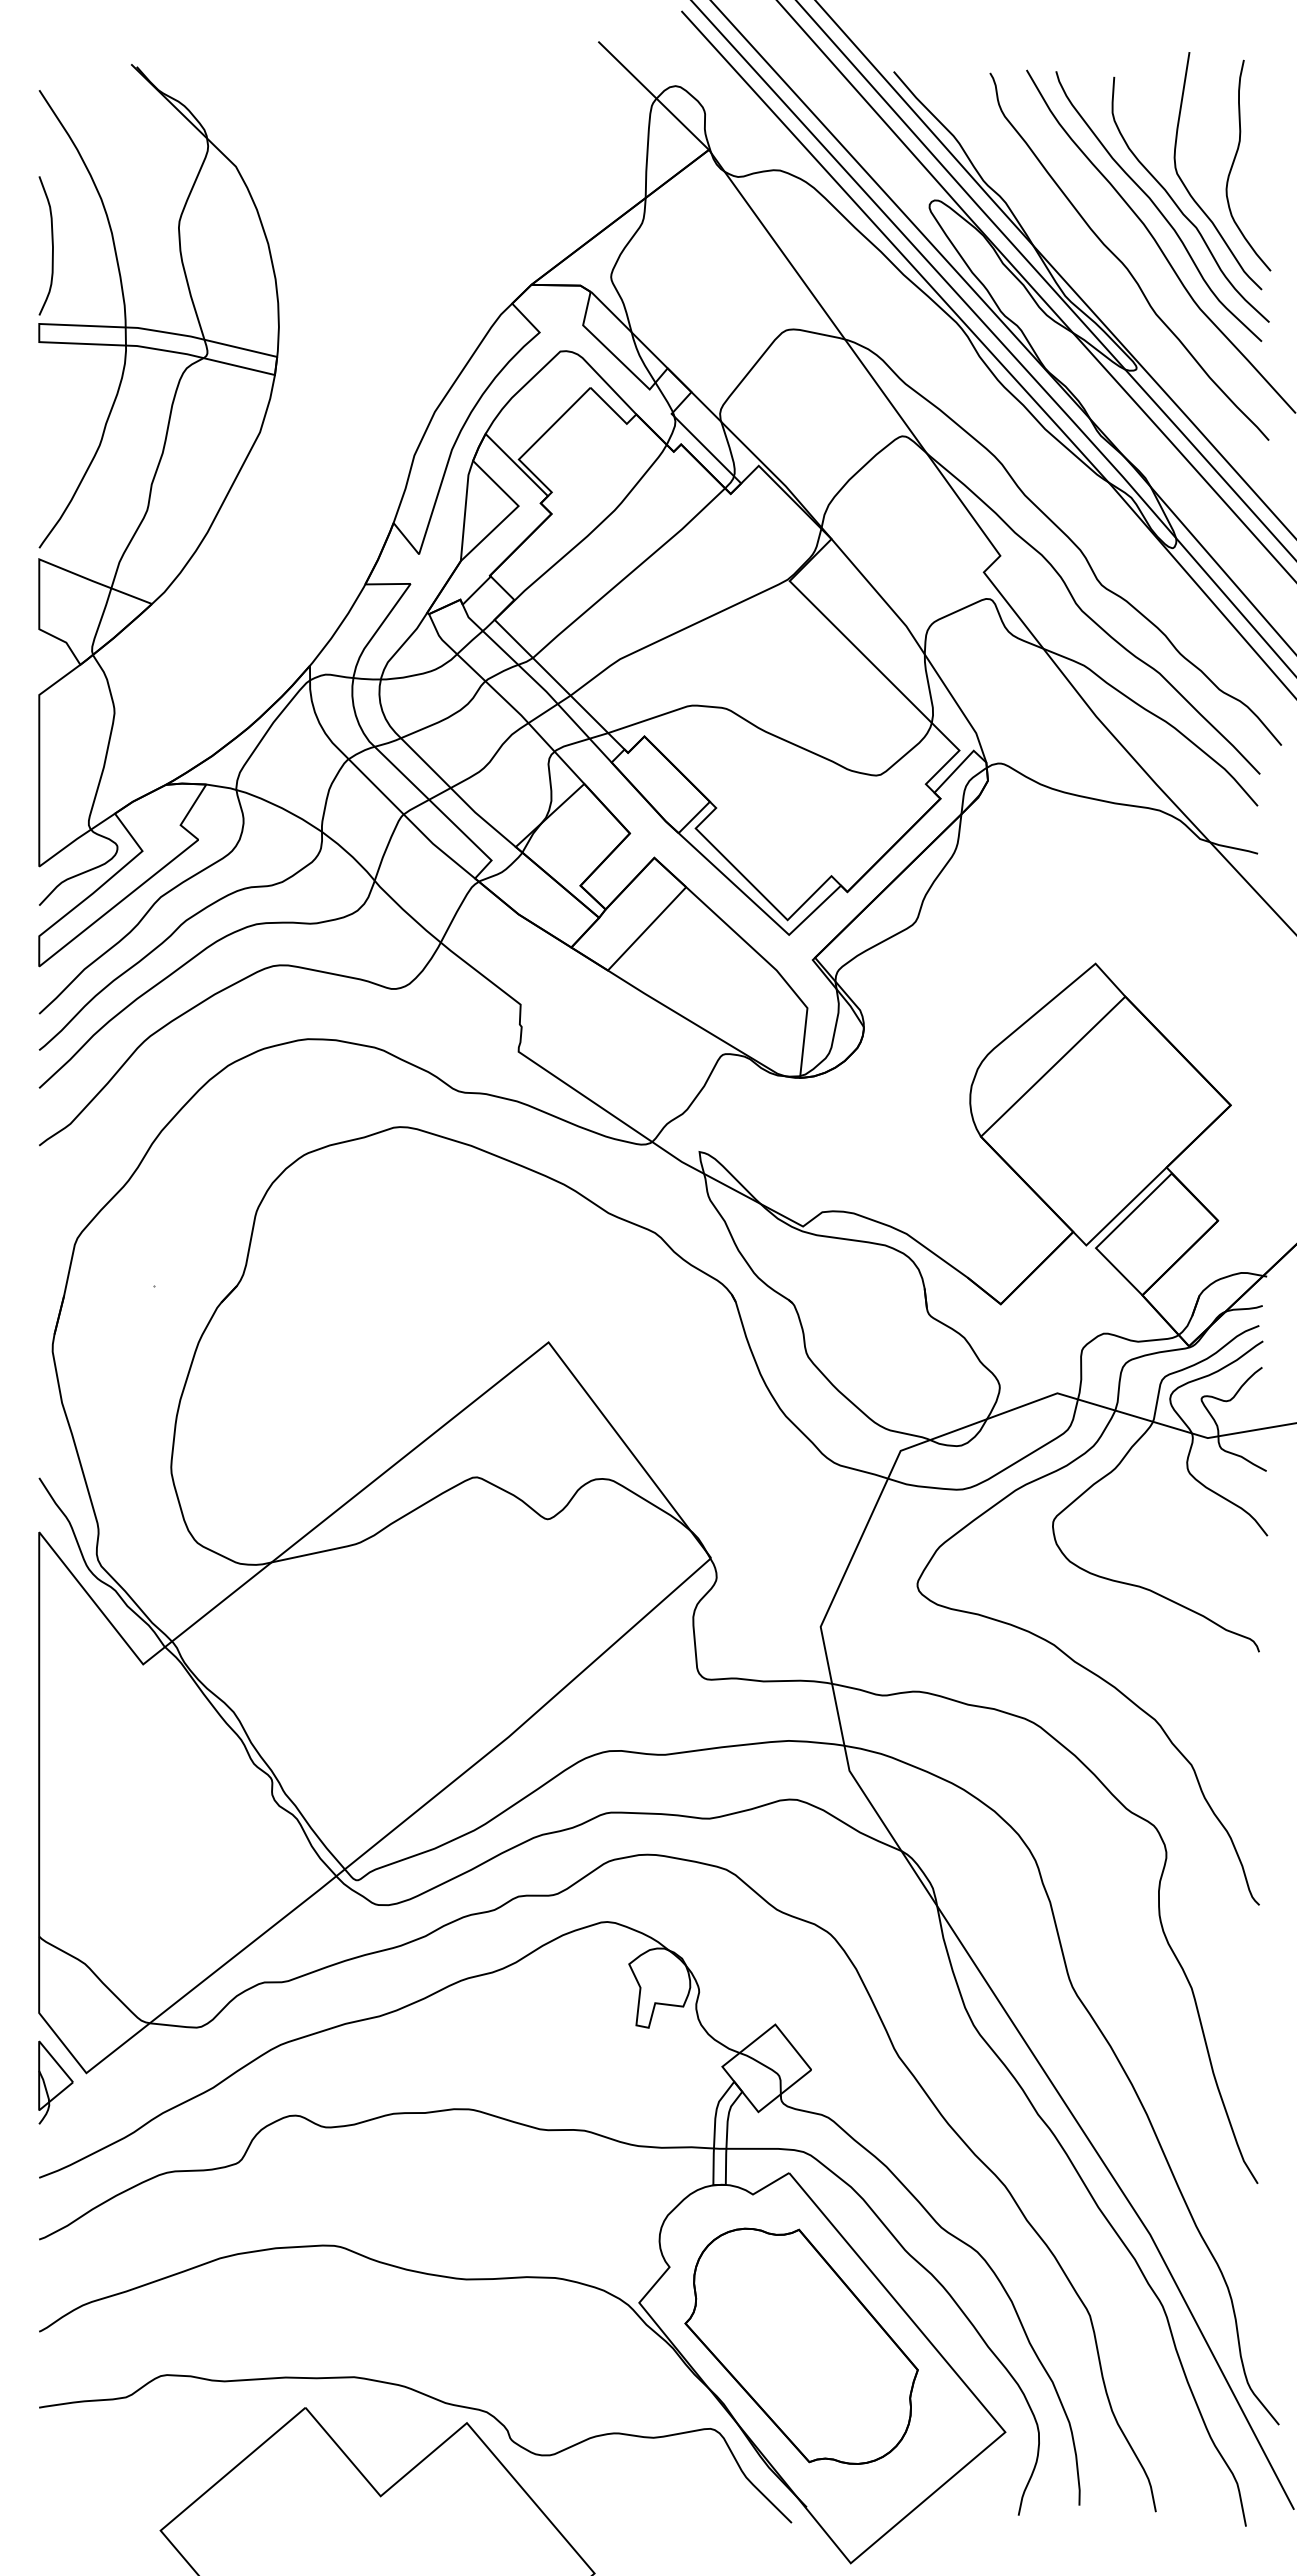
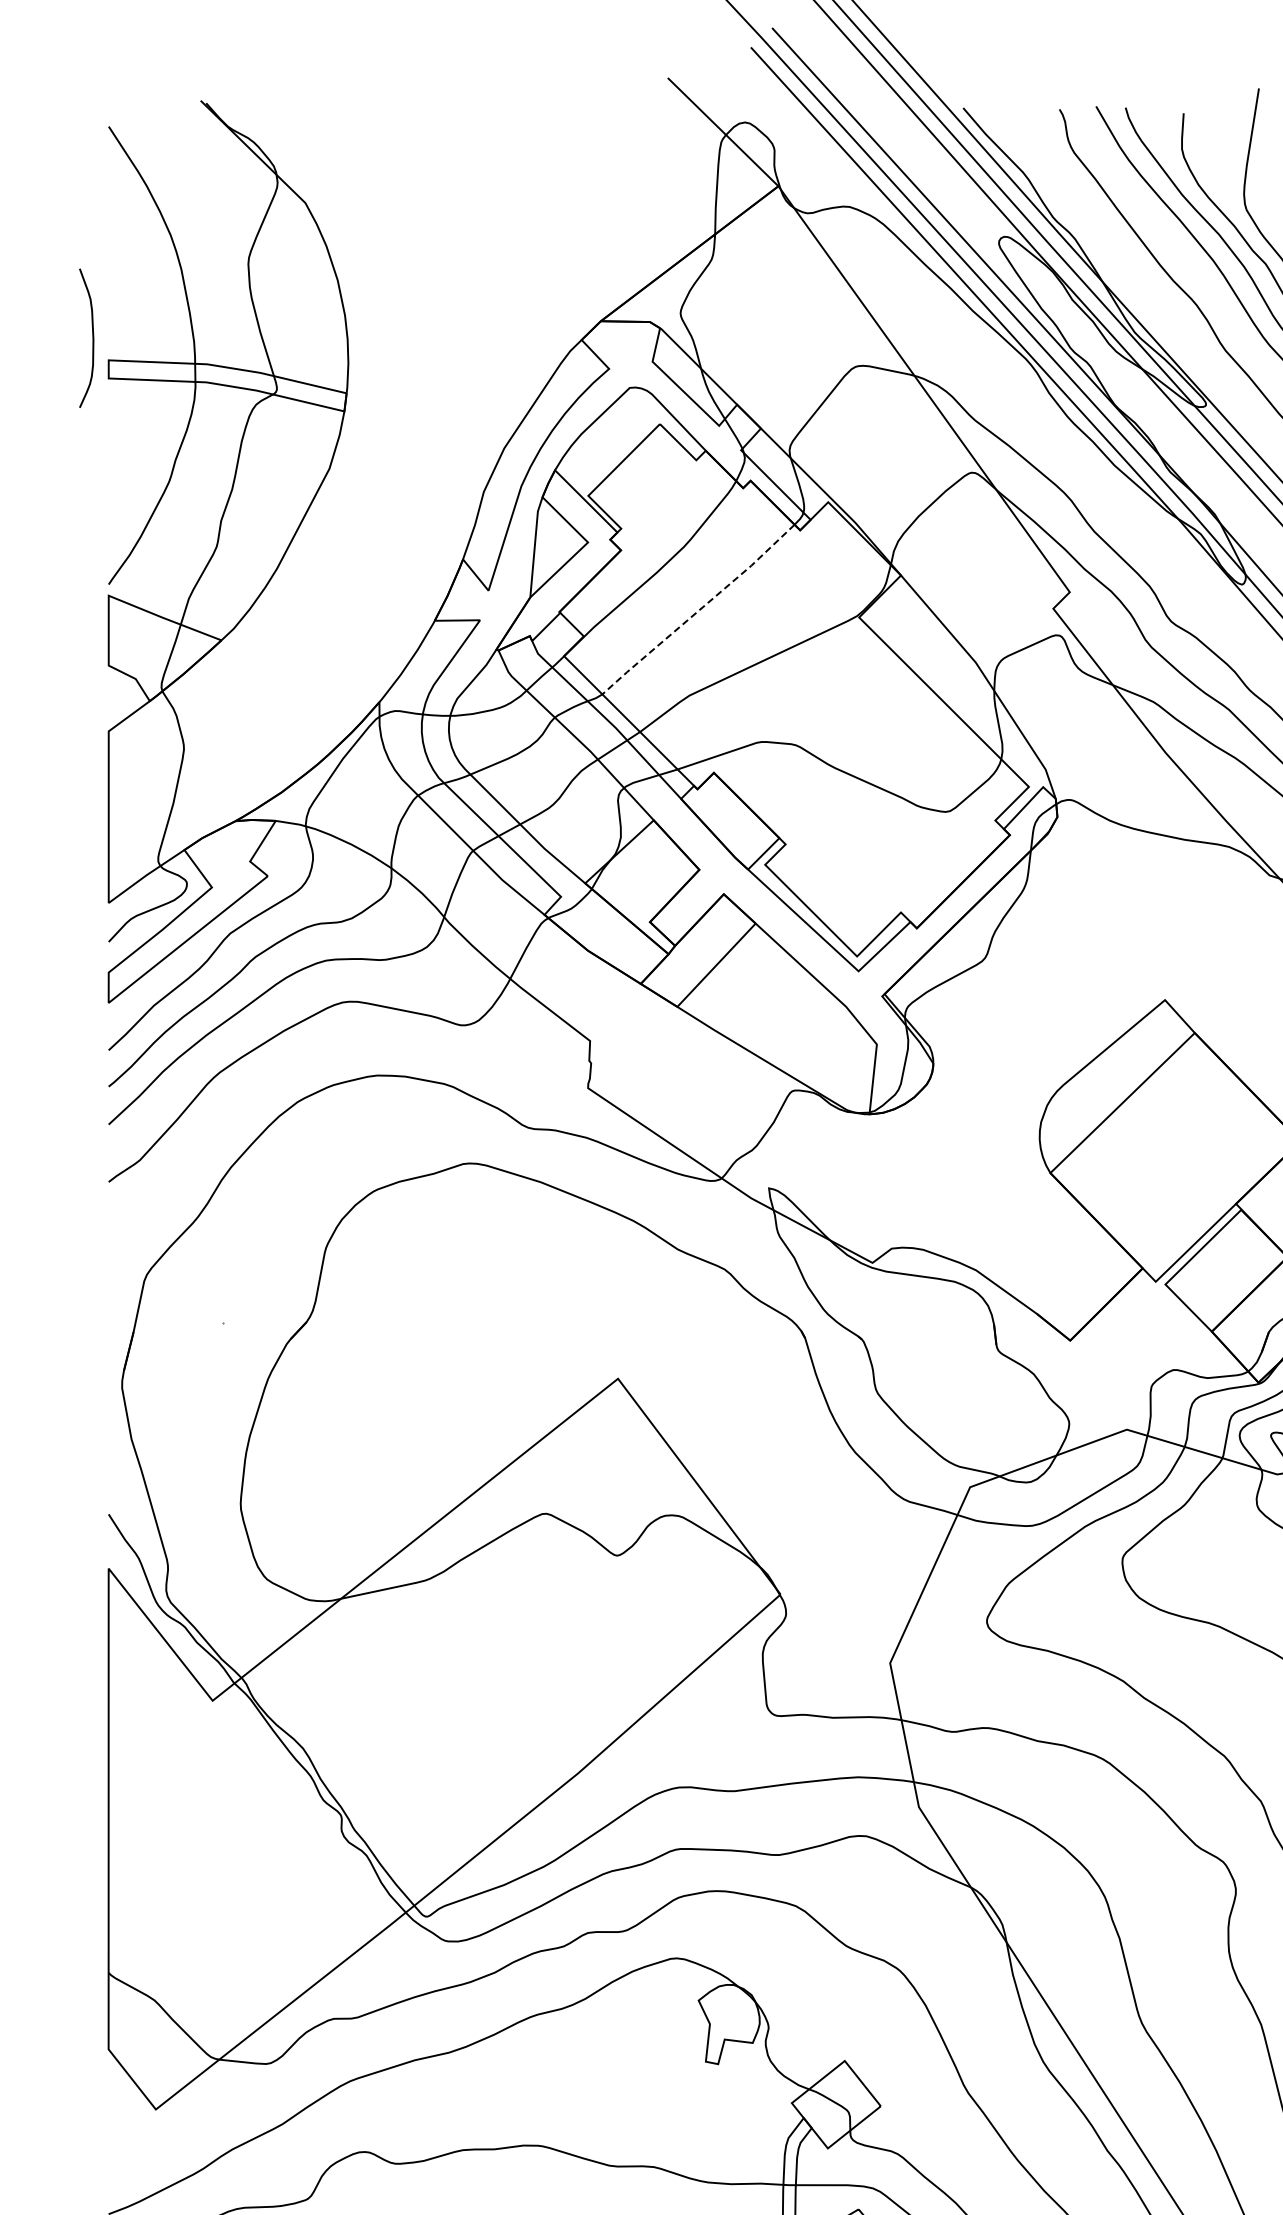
curve: (51, 243) -> (91, 335), moved
line: (629, 574) -> (698, 610), solid -> dashed
part: (55, 2082) -> (124, 2118), removed

